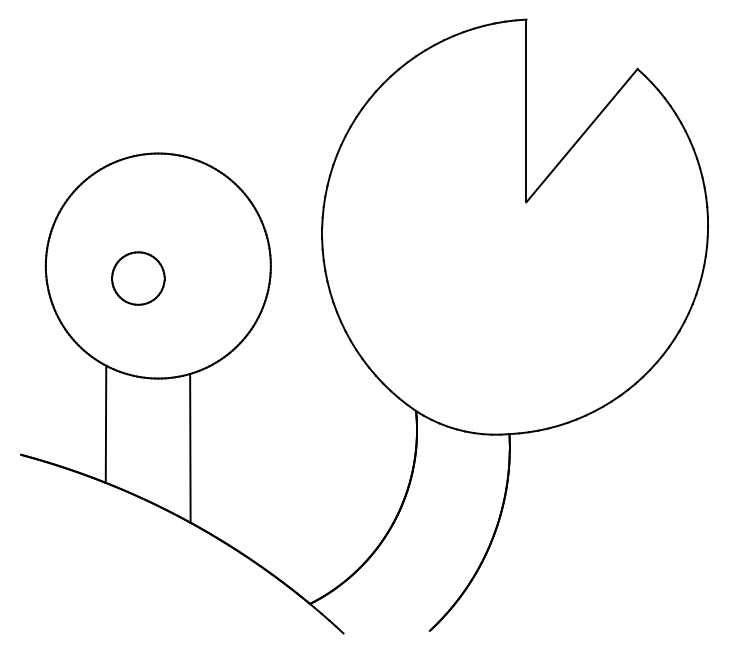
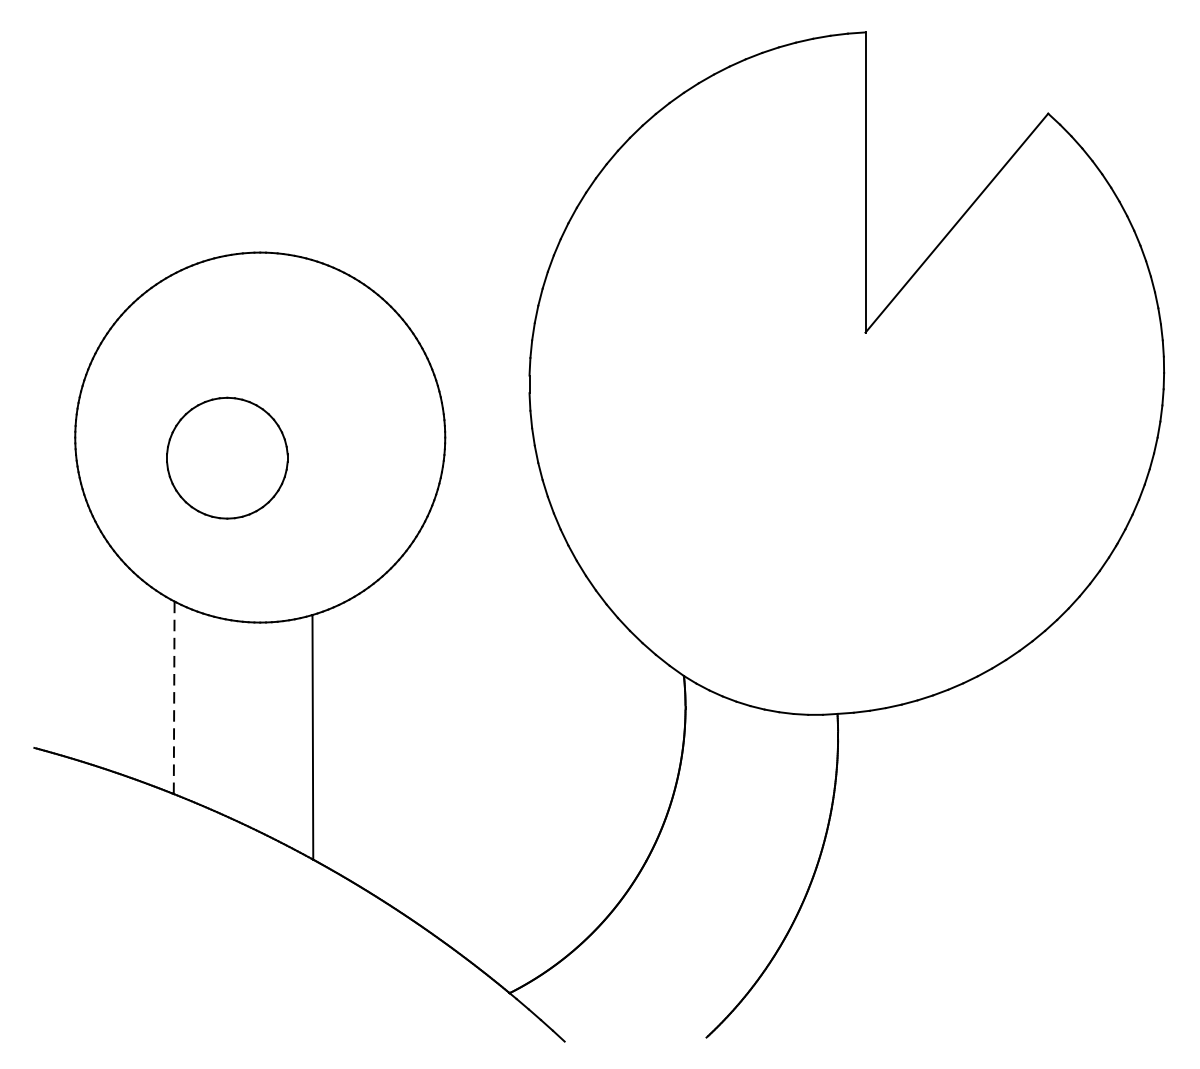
part: (138, 278) -> (227, 458), size x1.4
line: (106, 424) -> (174, 698), solid -> dashed

